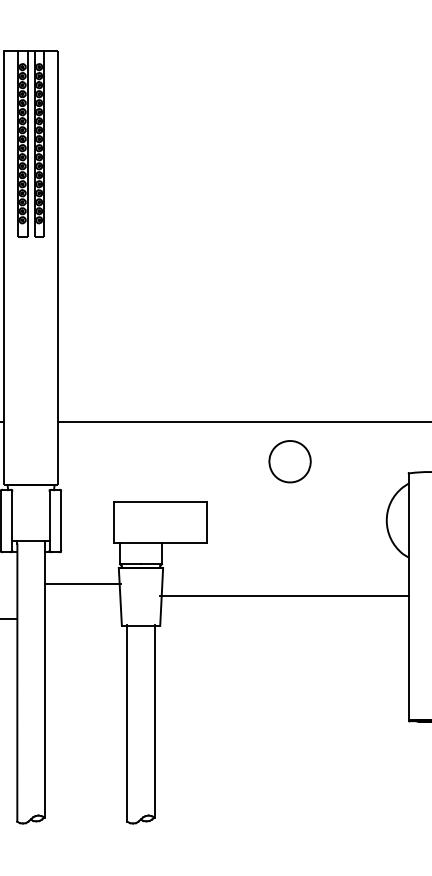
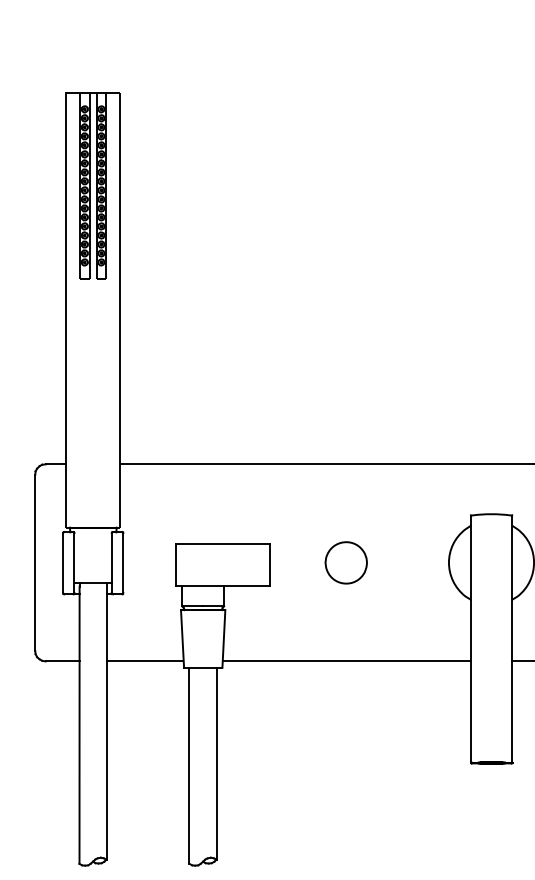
part: (289, 461) -> (345, 562), moved
line: (83, 584) -> (145, 661), moved
line: (284, 596) -> (346, 661), moved

